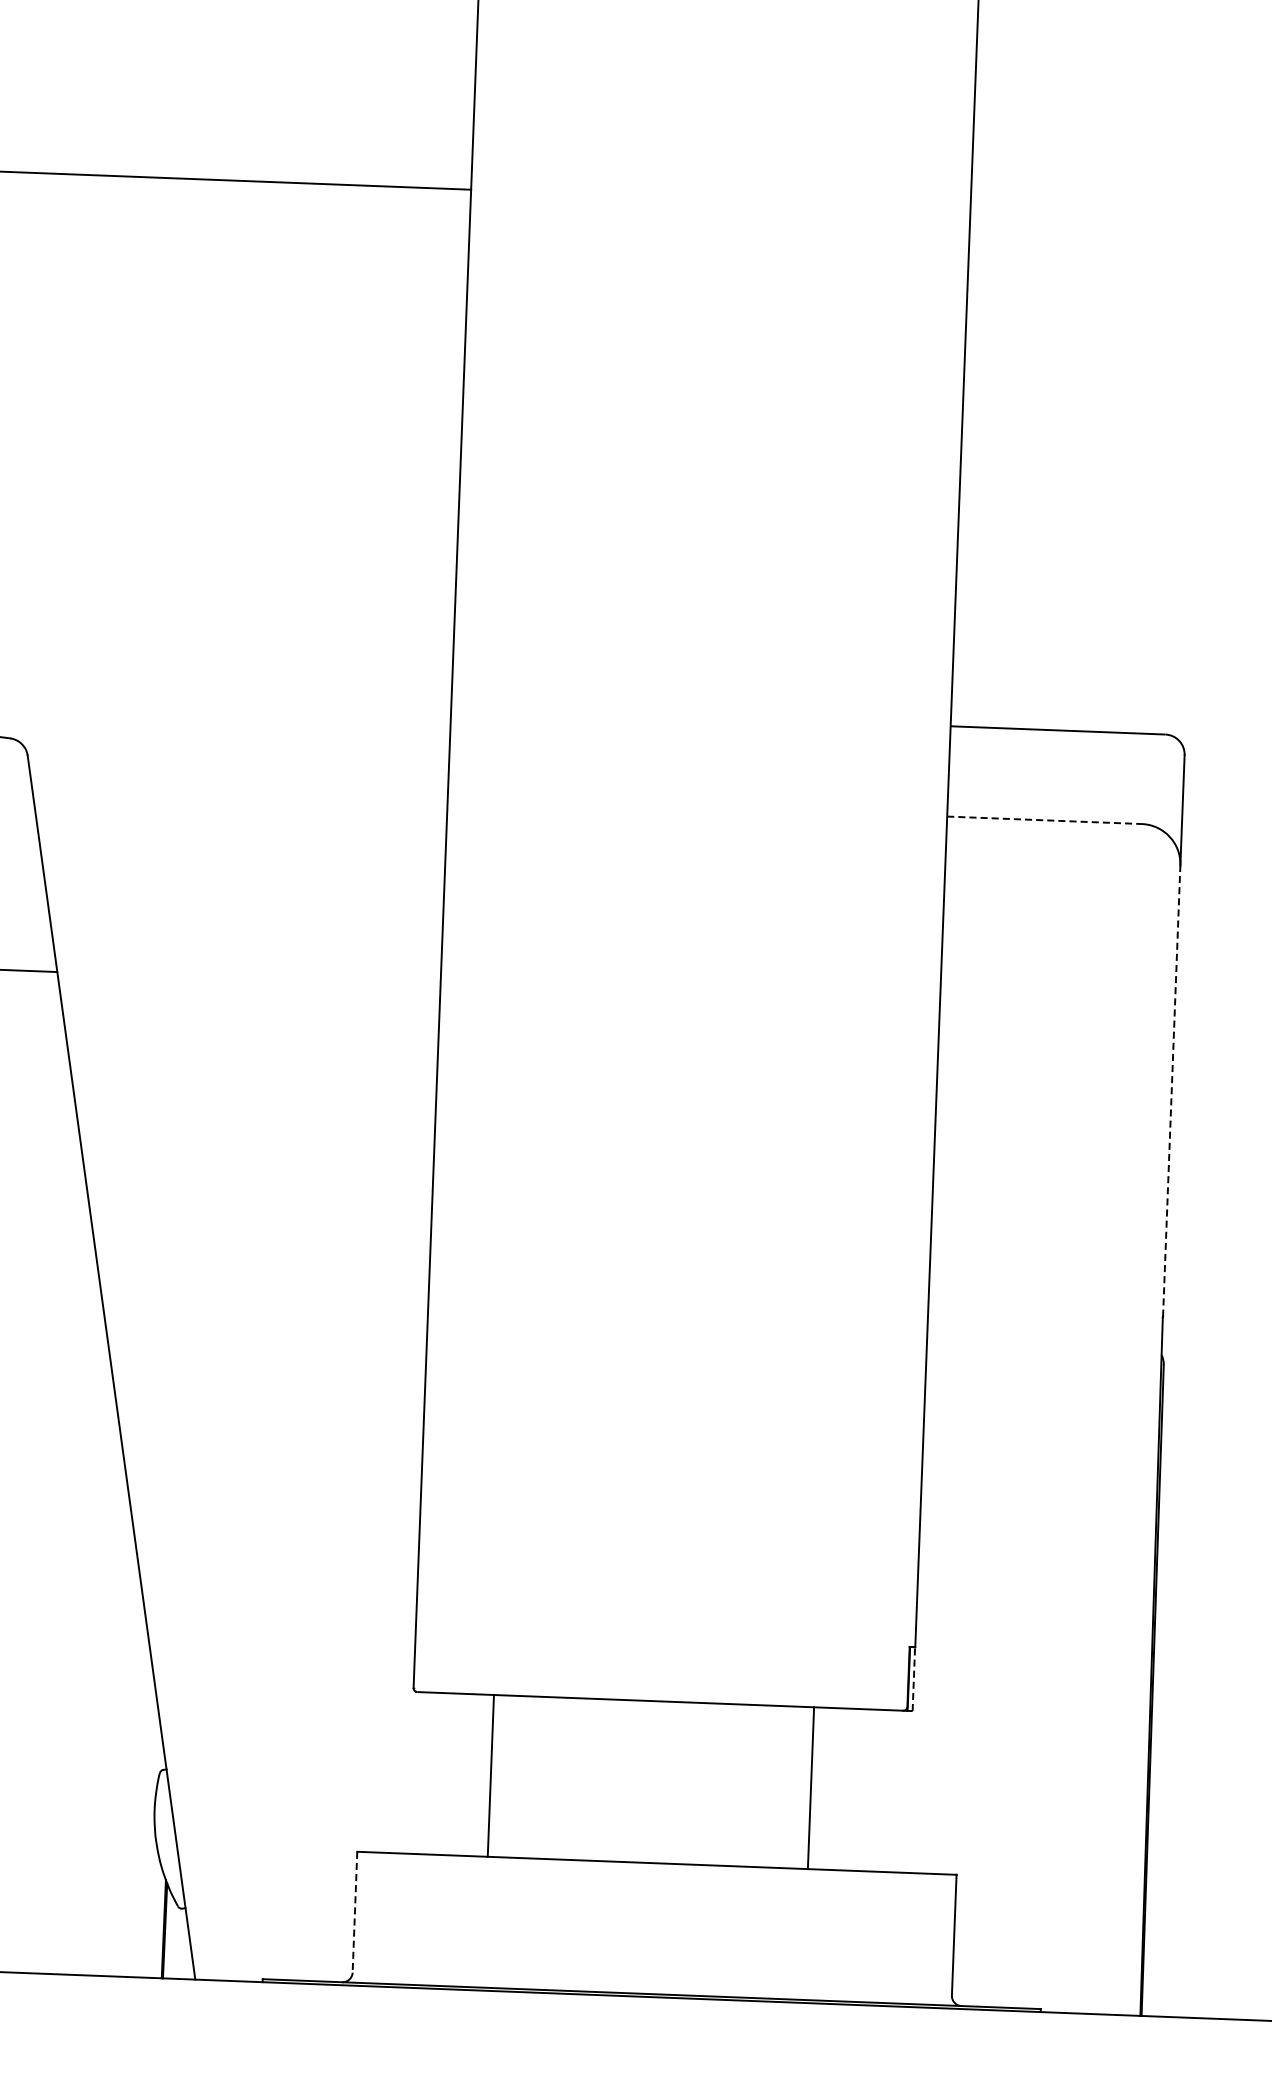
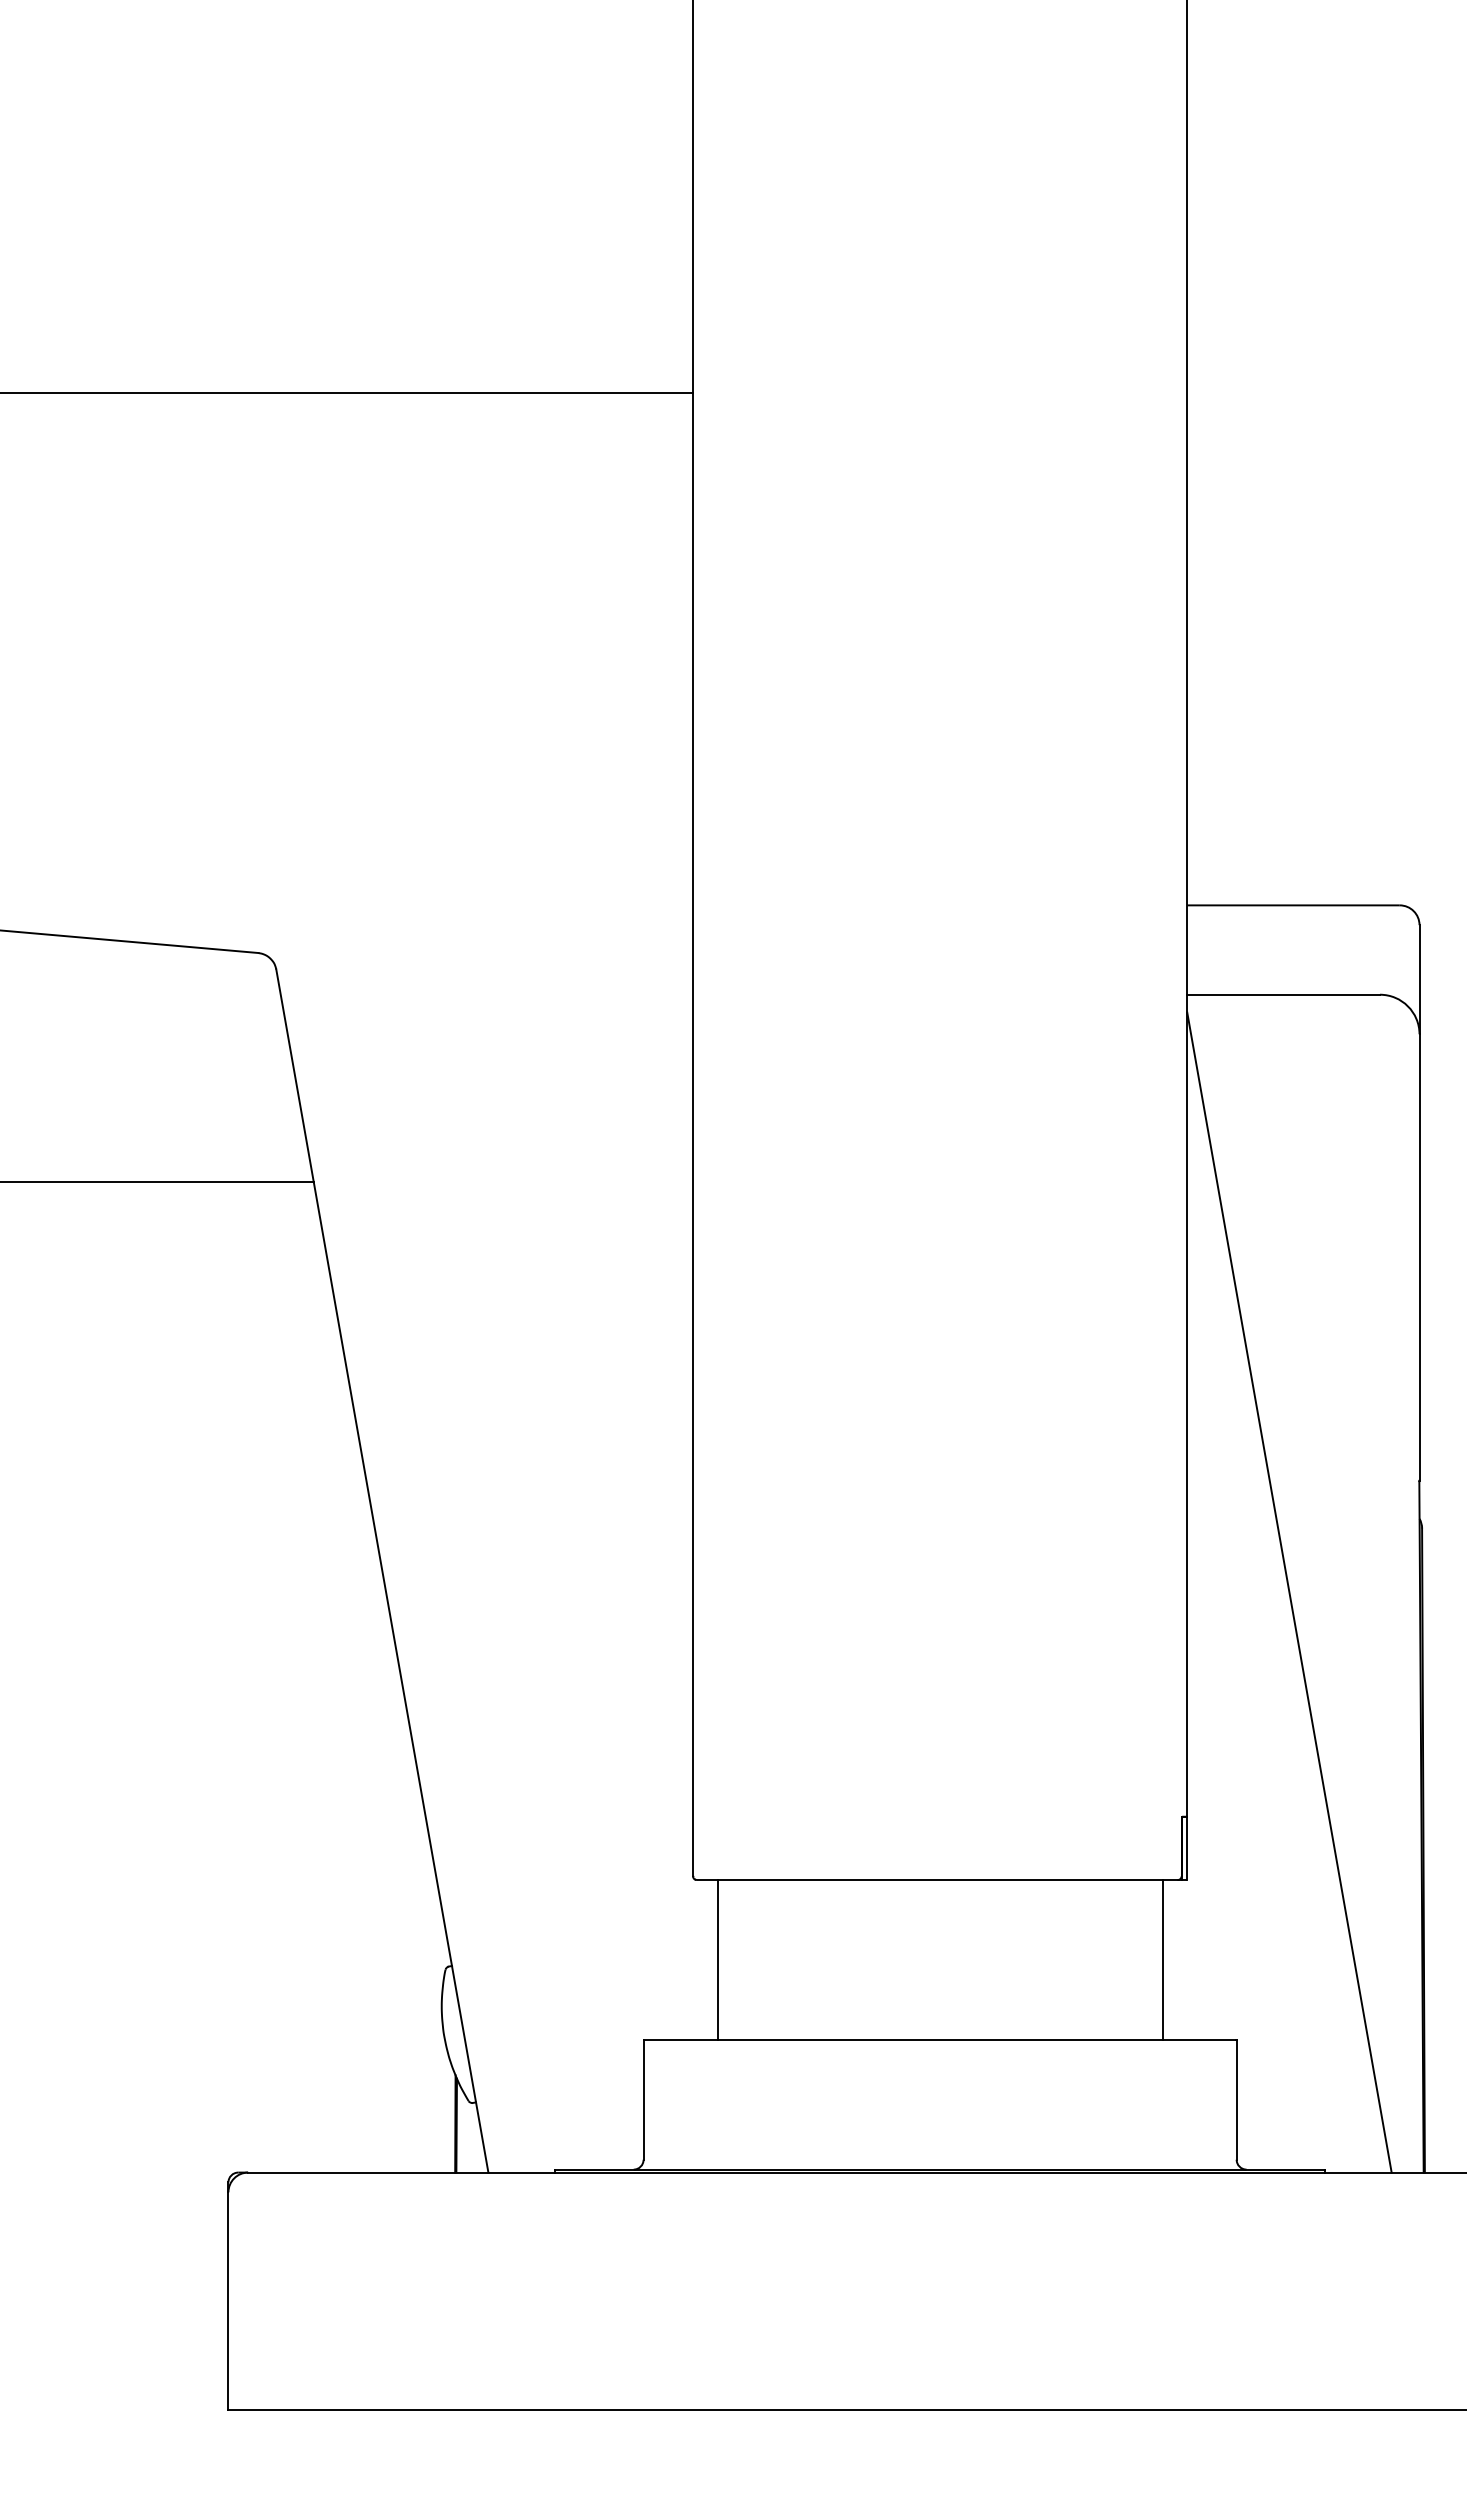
line: (1045, 820) -> (1284, 994), dashed -> solid
line: (1171, 1090) -> (1419, 1256), dashed -> solid
line: (1027, 1424) -> (1289, 1592), added
line: (914, 1679) -> (1187, 1848), dashed -> solid
line: (490, 1776) -> (717, 1960), moved
line: (810, 1788) -> (1162, 1960), moved
line: (354, 1911) -> (643, 2099), dashed -> solid

